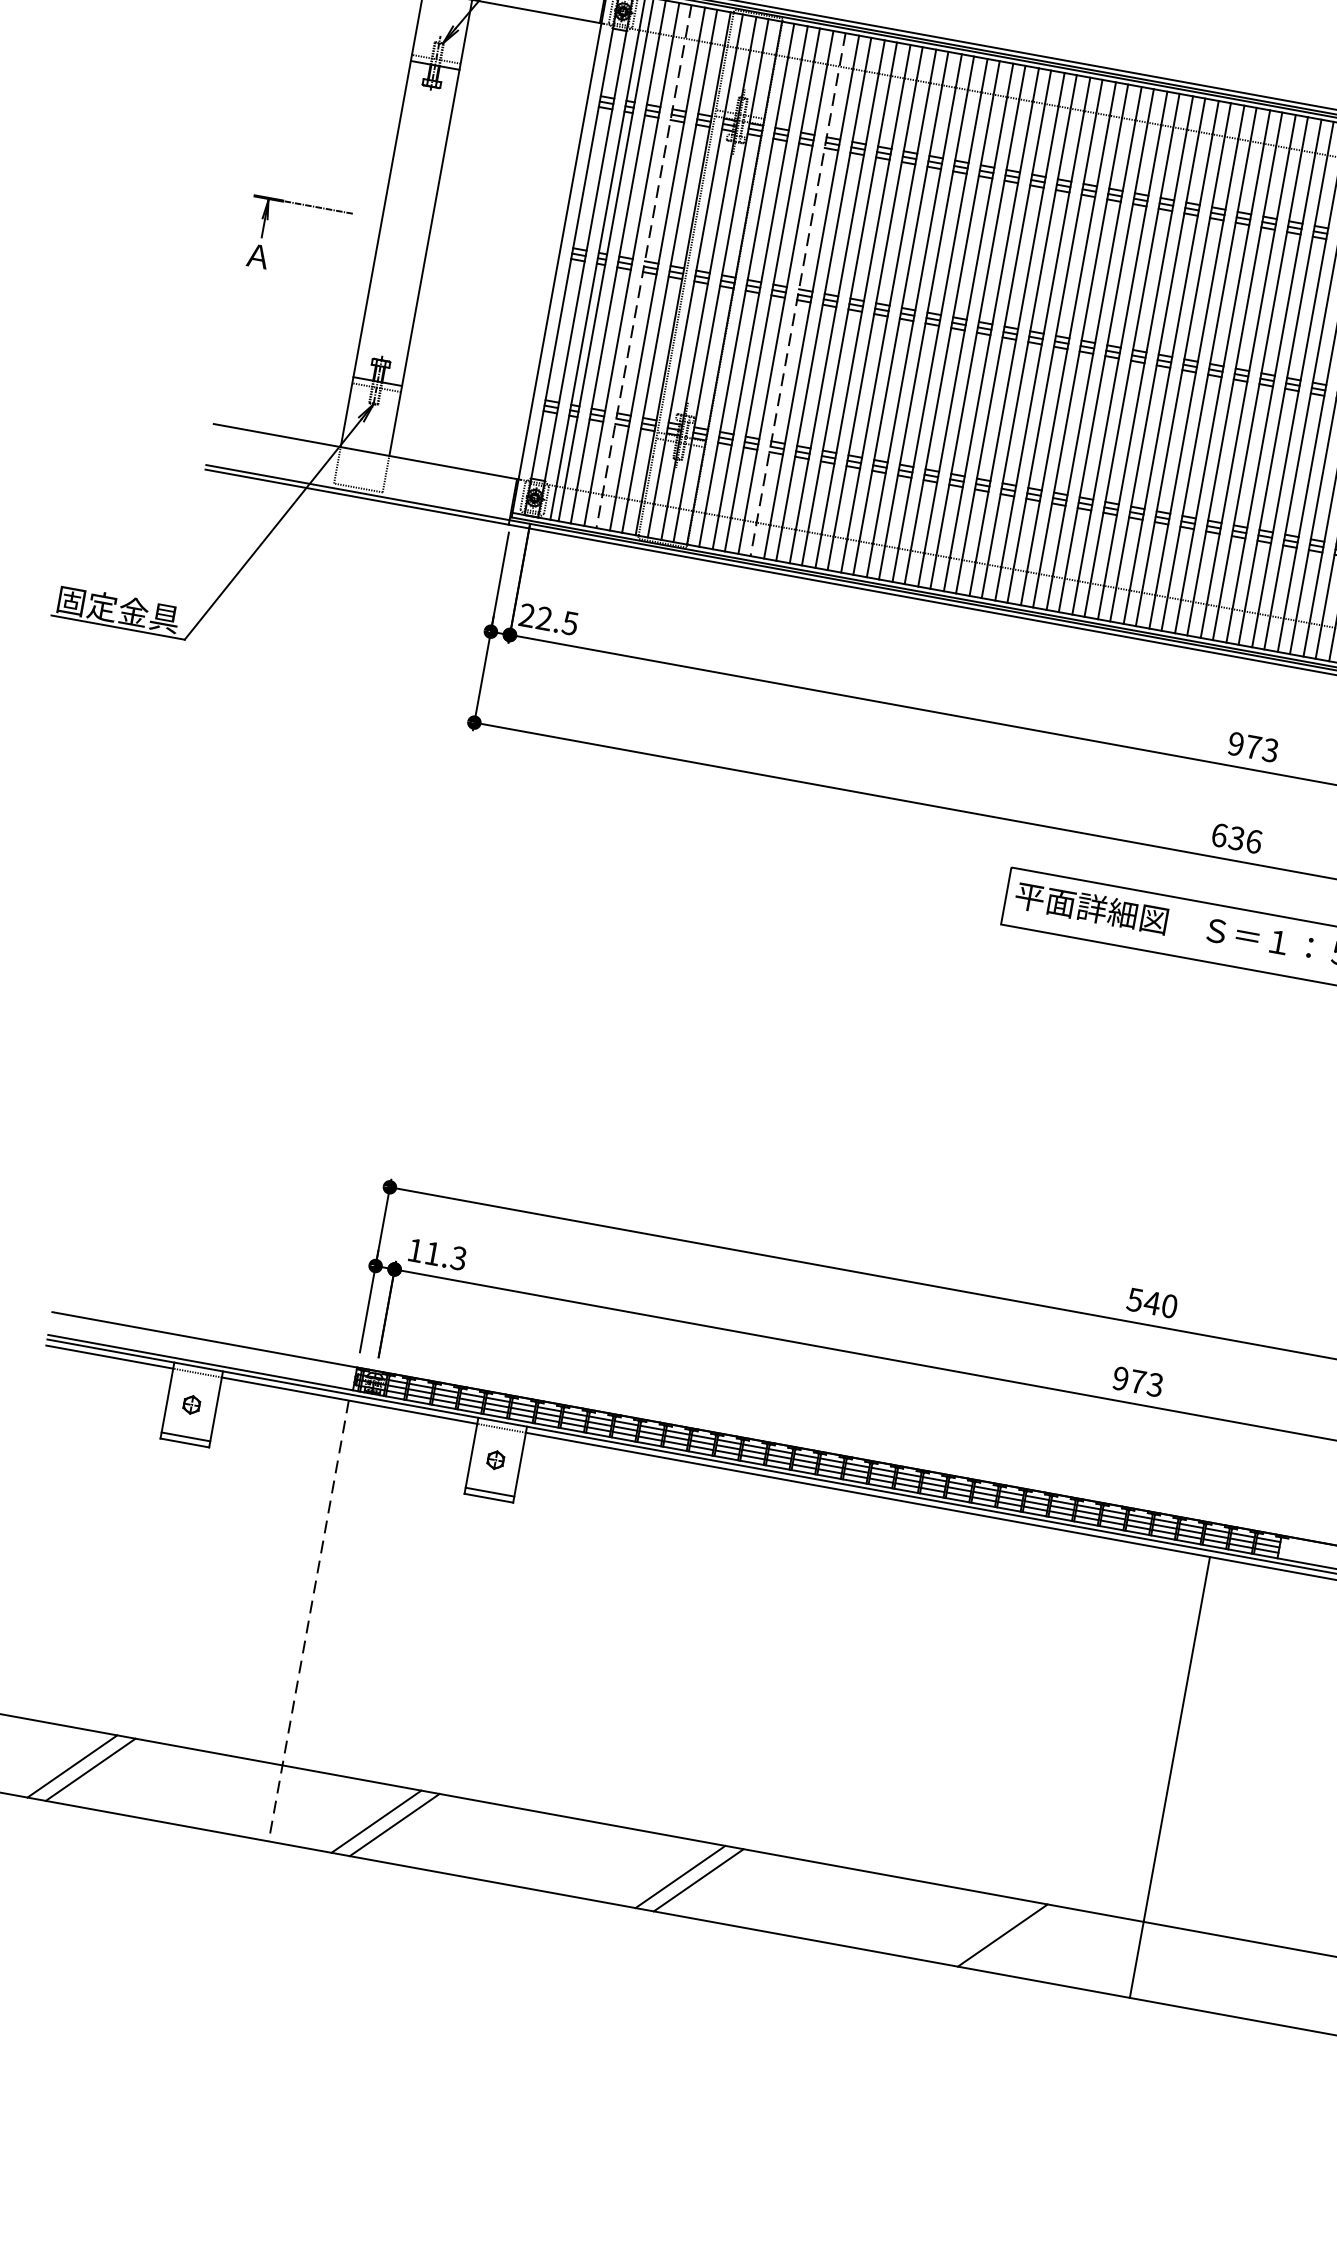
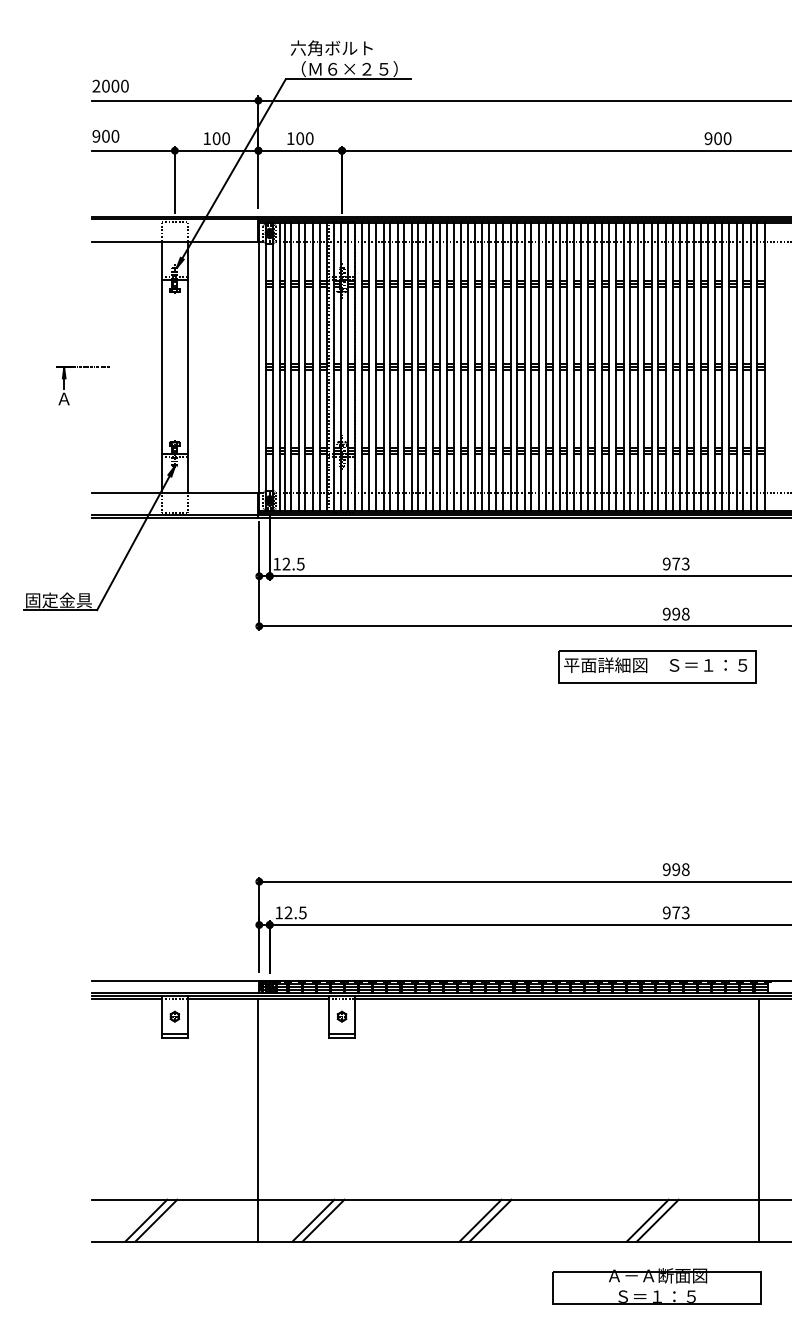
part: (268, 221) -> (66, 379), moved
line: (643, 267) -> (305, 367), dashed -> solid
line: (798, 295) -> (390, 367), dashed -> solid
text: (526, 614) -> (276, 563), 22.5 -> 12.5
text: (1235, 836) -> (675, 613), 636 -> 998
text: (445, 1255) -> (295, 912), 11.3 -> 12.5
text: (1151, 1302) -> (675, 869), 540 -> 998
line: (309, 1621) -> (258, 1120), dashed -> solid
line: (1169, 1777) -> (759, 1120), moved
line: (984, 1931) -> (647, 1220), added
part: (978, 2054) -> (656, 1286), added

